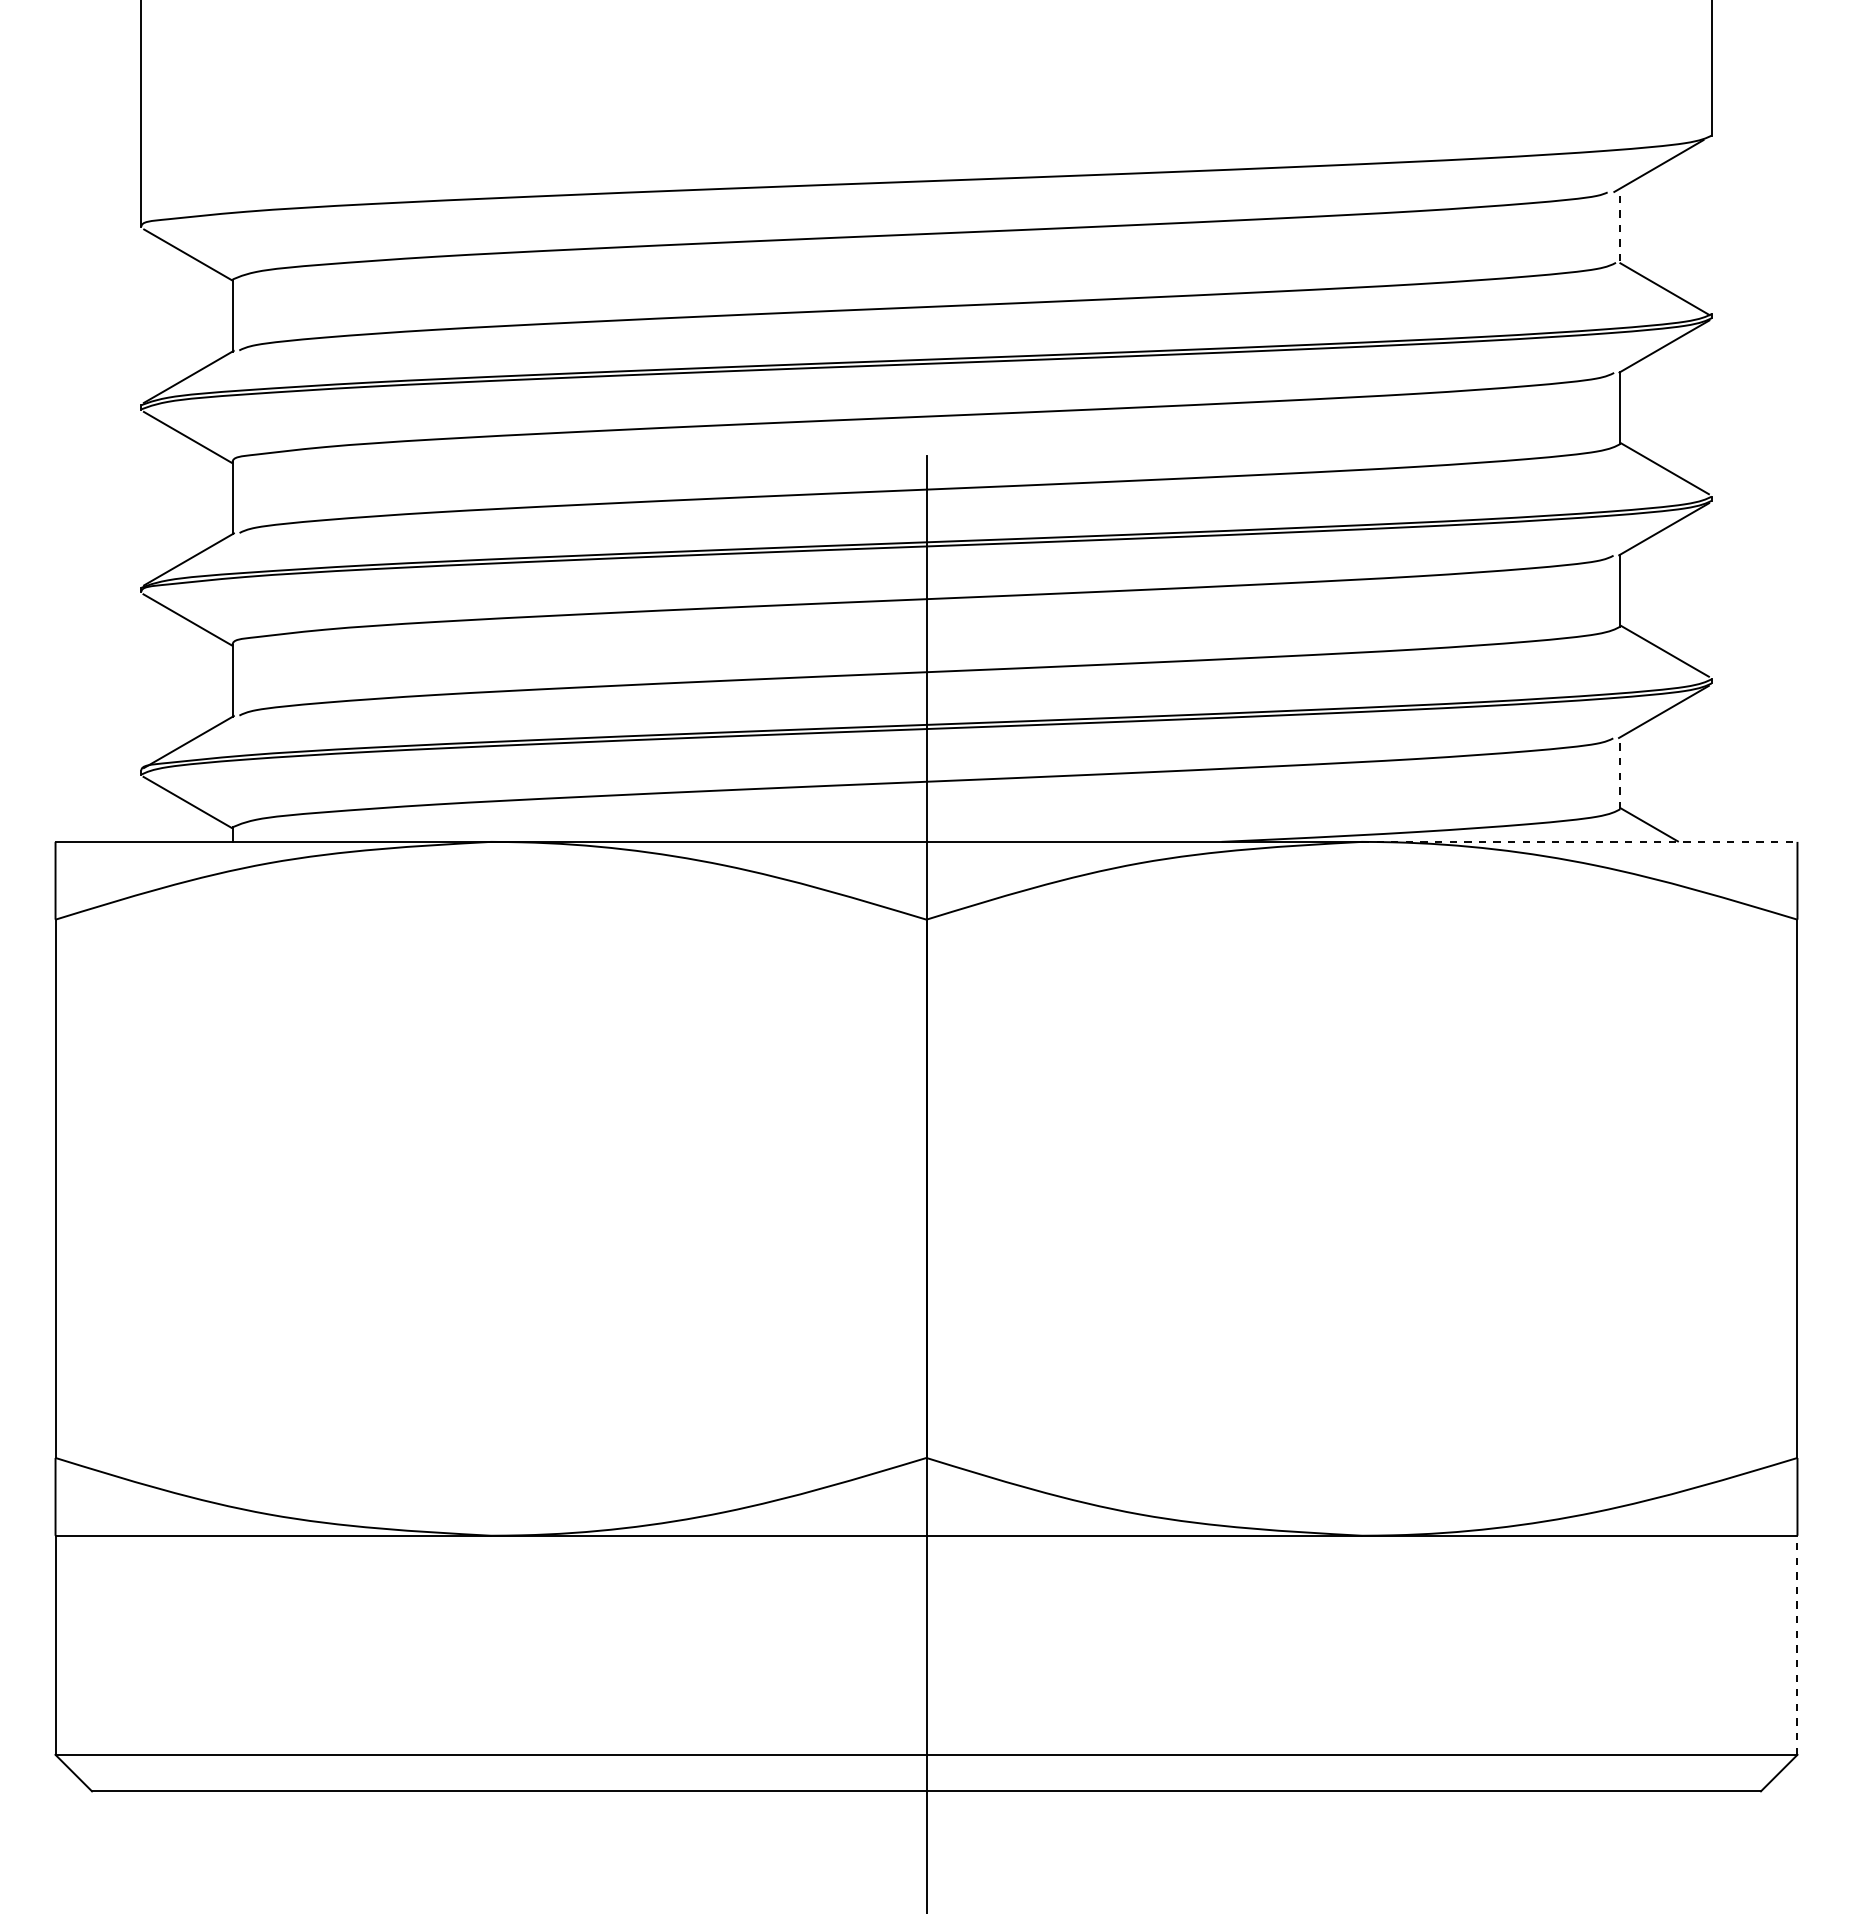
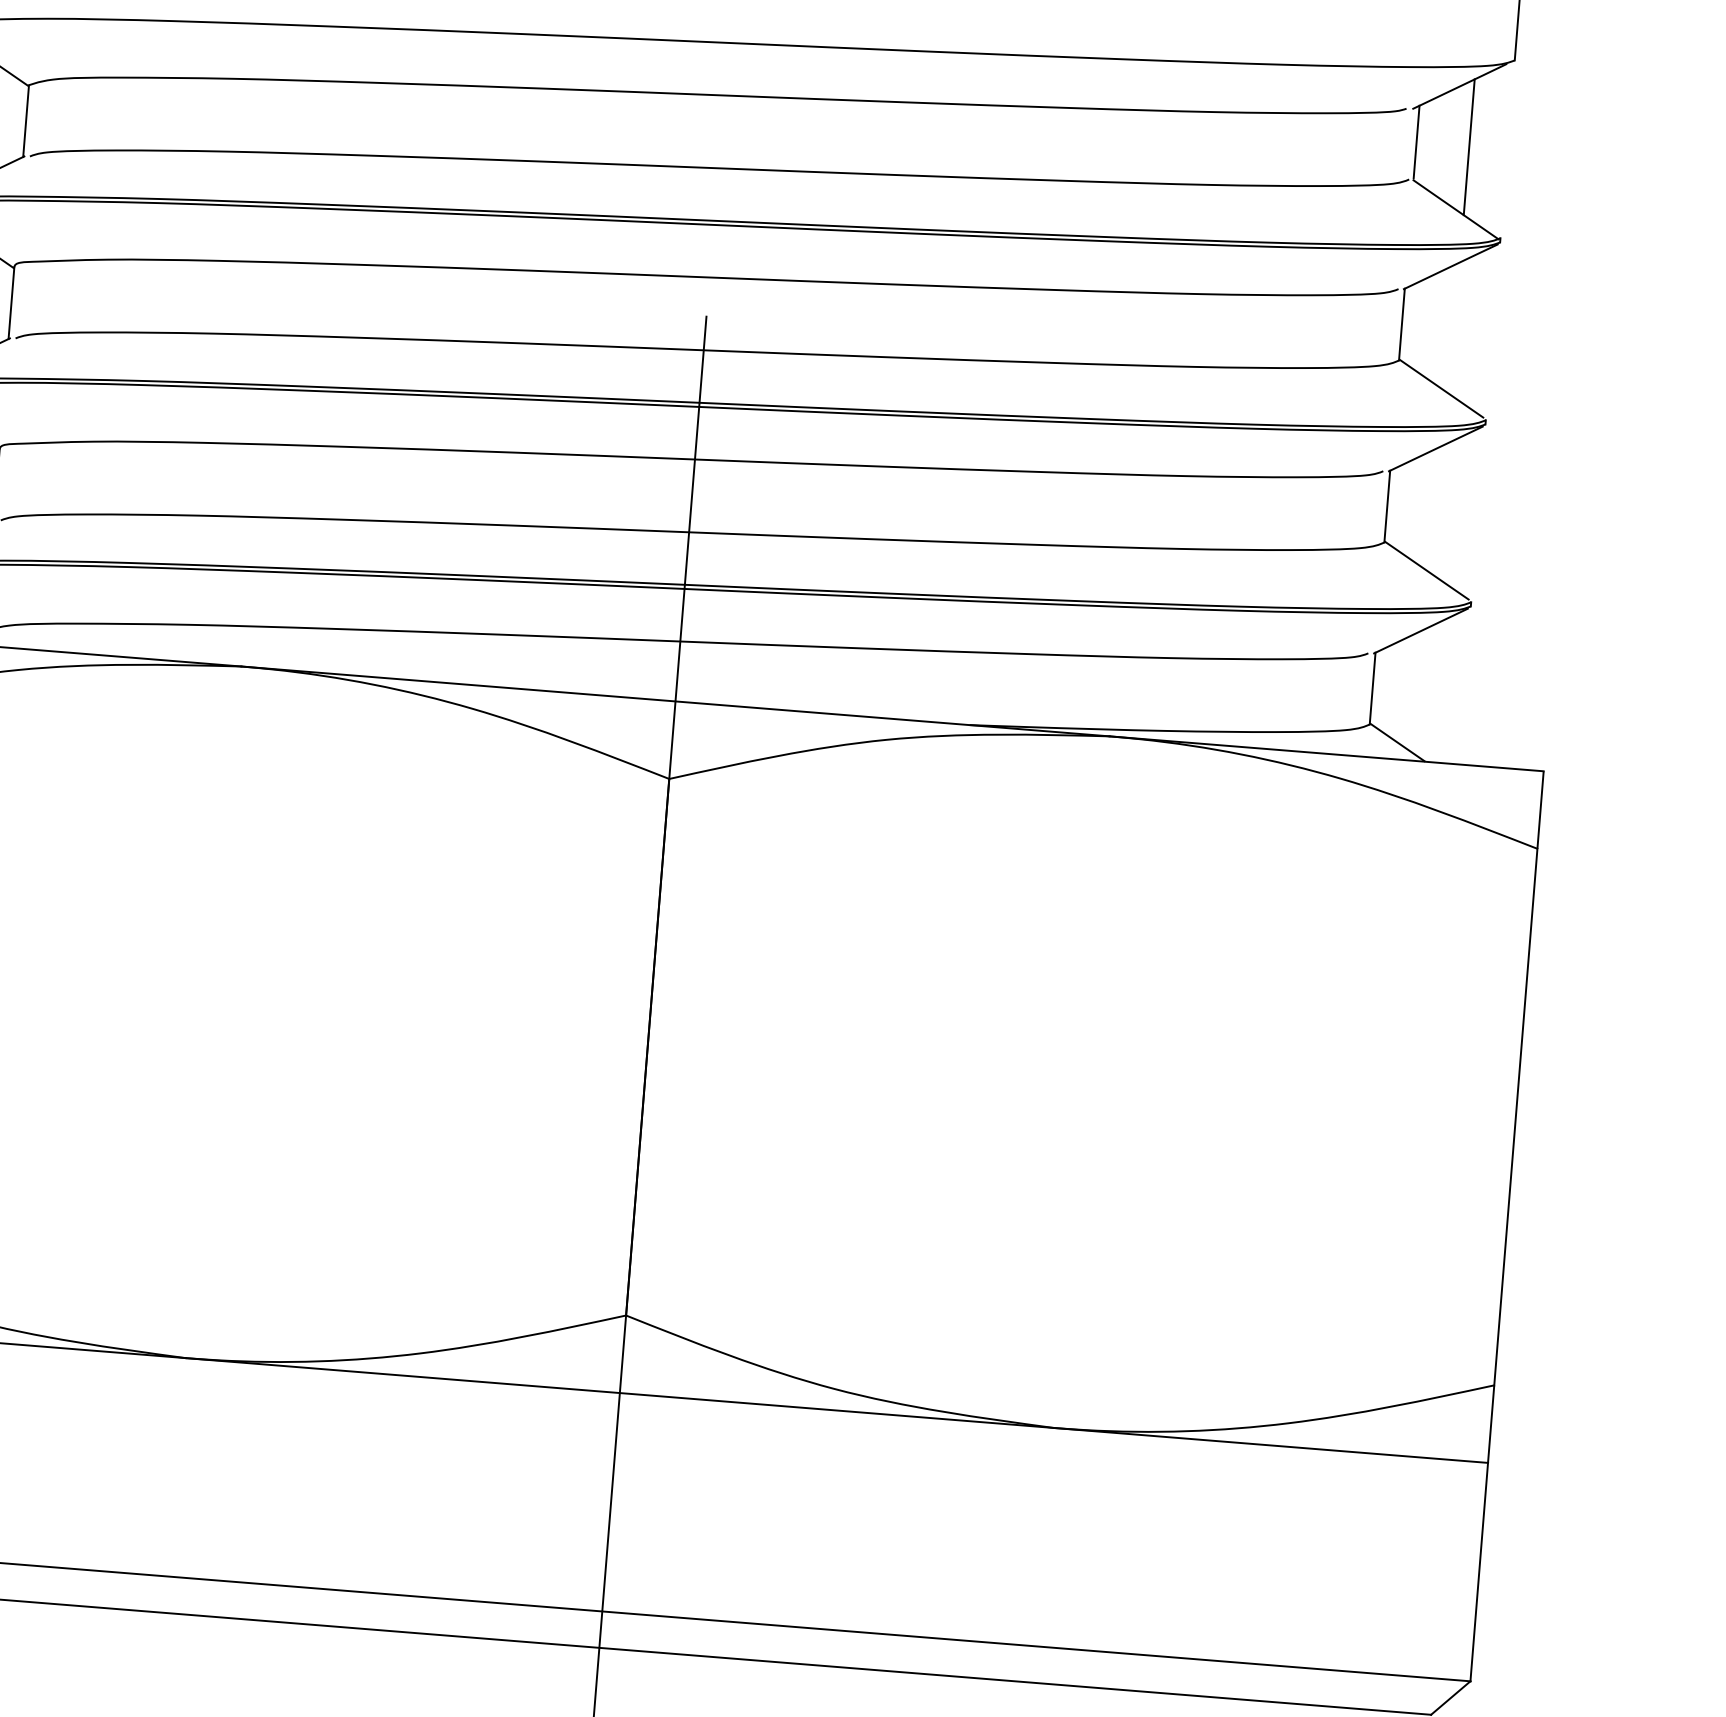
line: (1620, 224) -> (1416, 141), dashed -> solid
line: (1673, 225) -> (1469, 146), added
line: (1620, 772) -> (1372, 687), dashed -> solid
line: (1579, 841) -> (1326, 753), dashed -> solid
line: (1797, 1645) -> (1479, 1572), dashed -> solid

